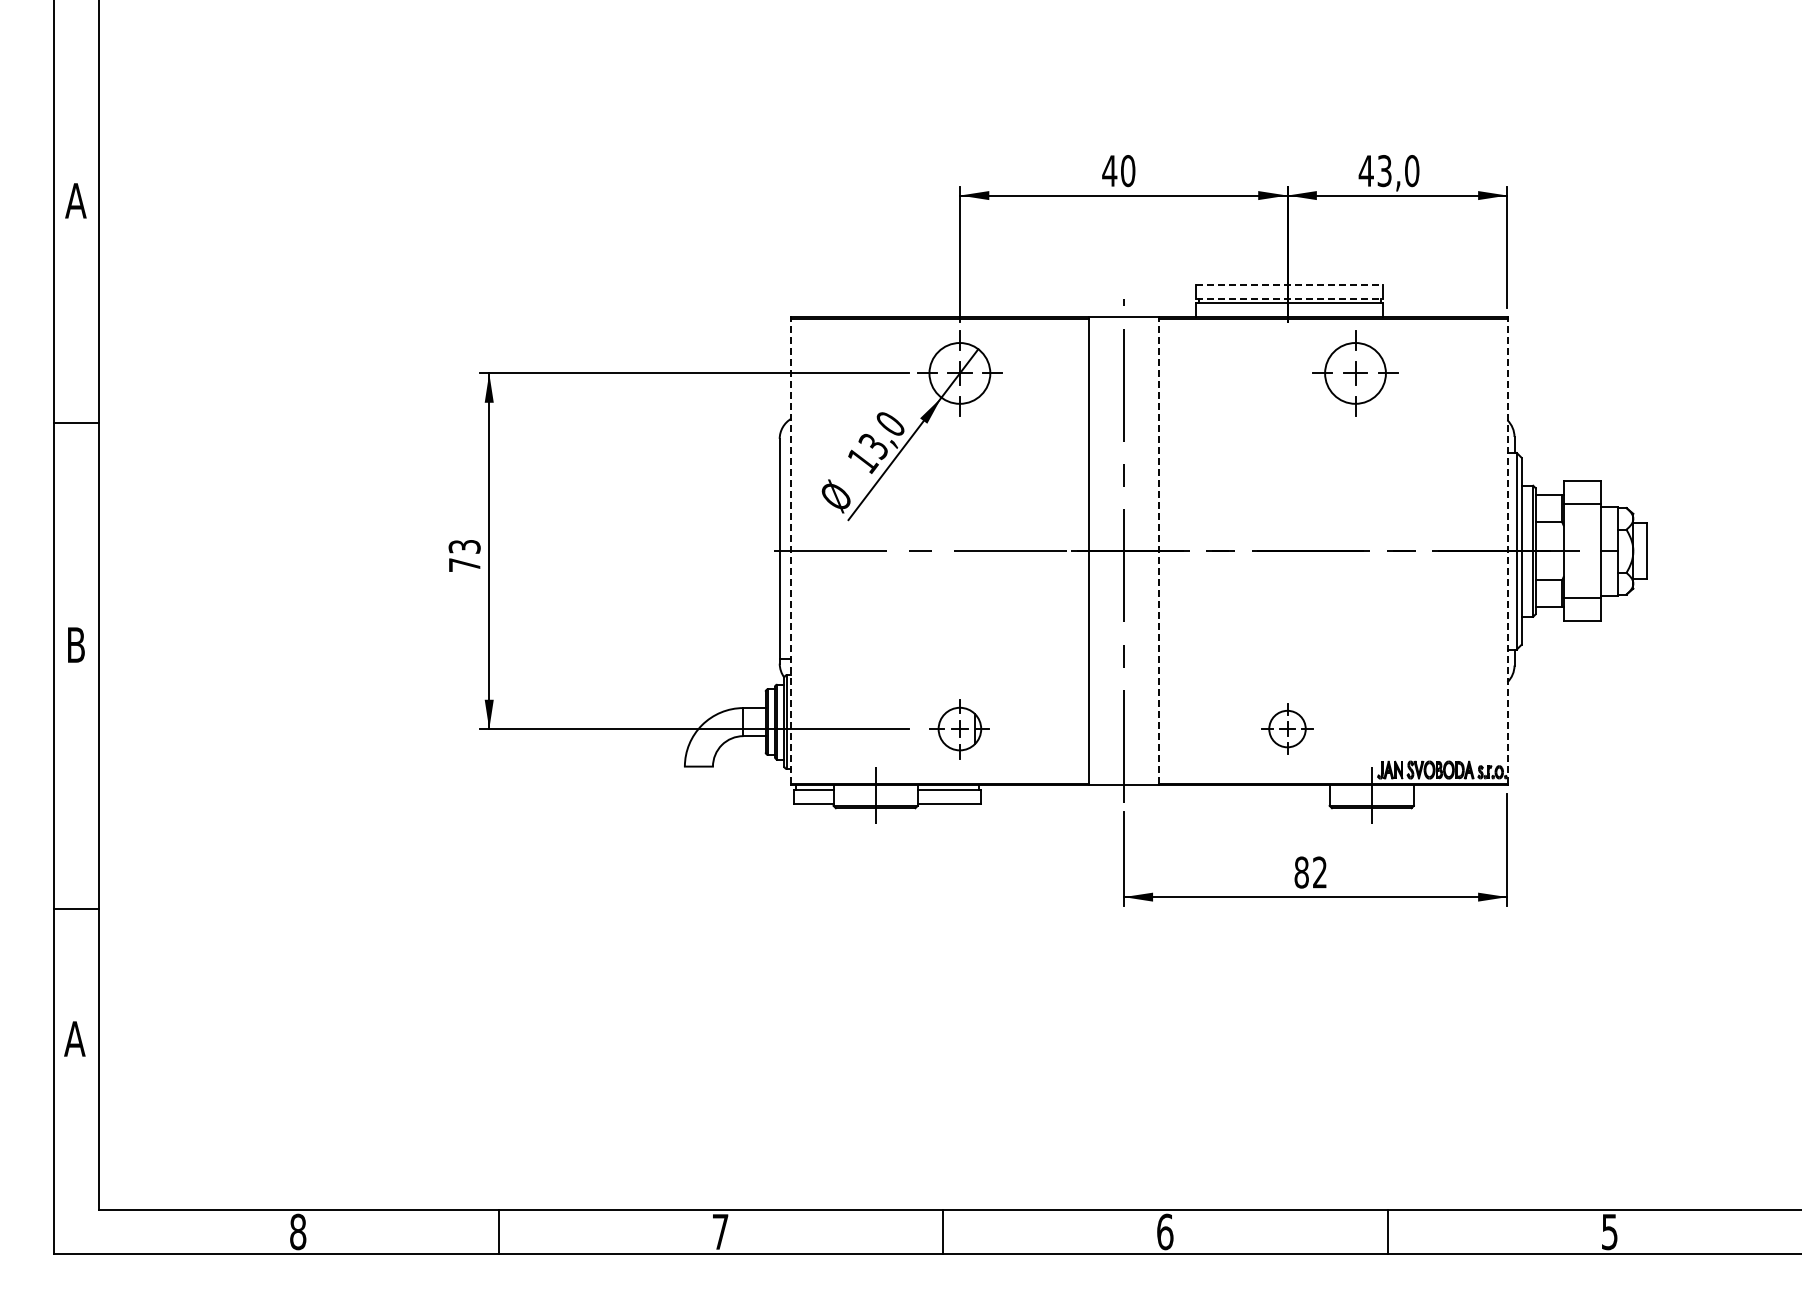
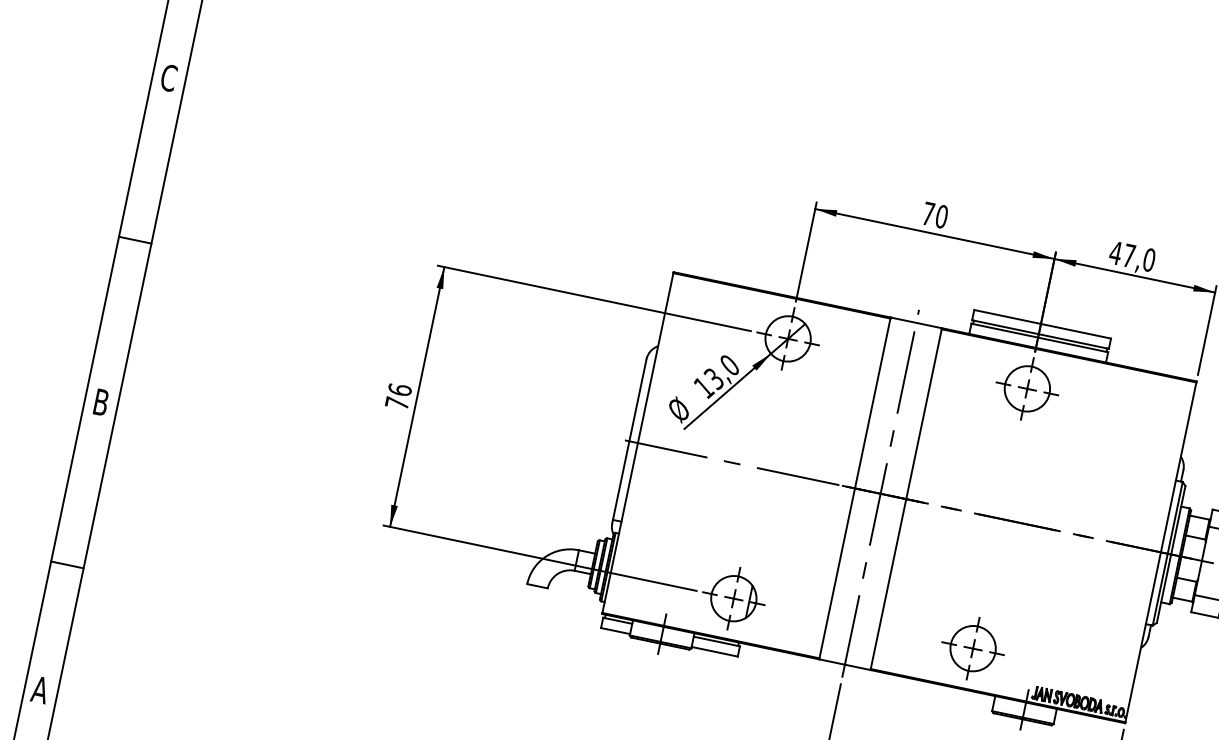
text: (1109, 170) -> (928, 213), 40 -> 70
text: (1384, 171) -> (1129, 256), 43,0 -> 47,0
text: (75, 200) -> (168, 77), A -> C
line: (1289, 284) -> (1042, 324), dashed -> solid
line: (1289, 298) -> (1040, 334), dashed -> solid
part: (1355, 373) -> (1027, 388), moved
text: (464, 546) -> (399, 389), 73 -> 76
line: (791, 551) -> (637, 443), dashed -> solid
line: (1158, 551) -> (905, 499), dashed -> solid
line: (1507, 551) -> (1160, 552), dashed -> solid
part: (959, 728) -> (733, 598), size x1.43
part: (1287, 728) -> (973, 648), size x1.67
line: (76, 908) -> (67, 564), moved

